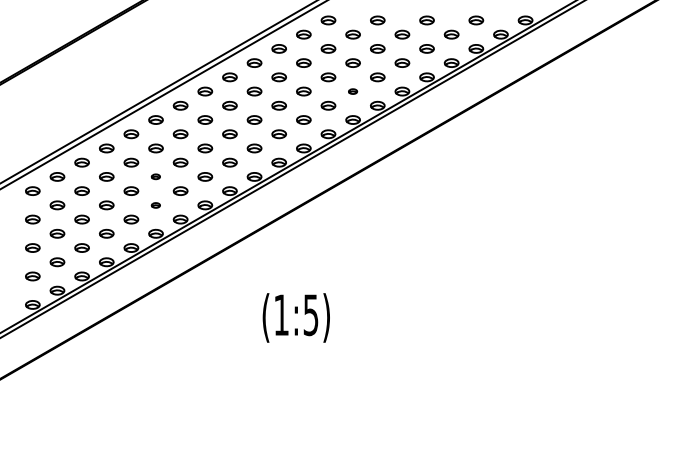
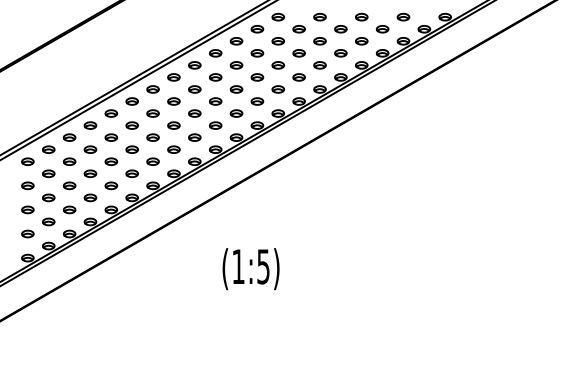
part: (352, 91) -> (298, 77), size x1.67
part: (155, 176) -> (131, 149), size x1.67
part: (155, 205) -> (131, 173), size x1.67

